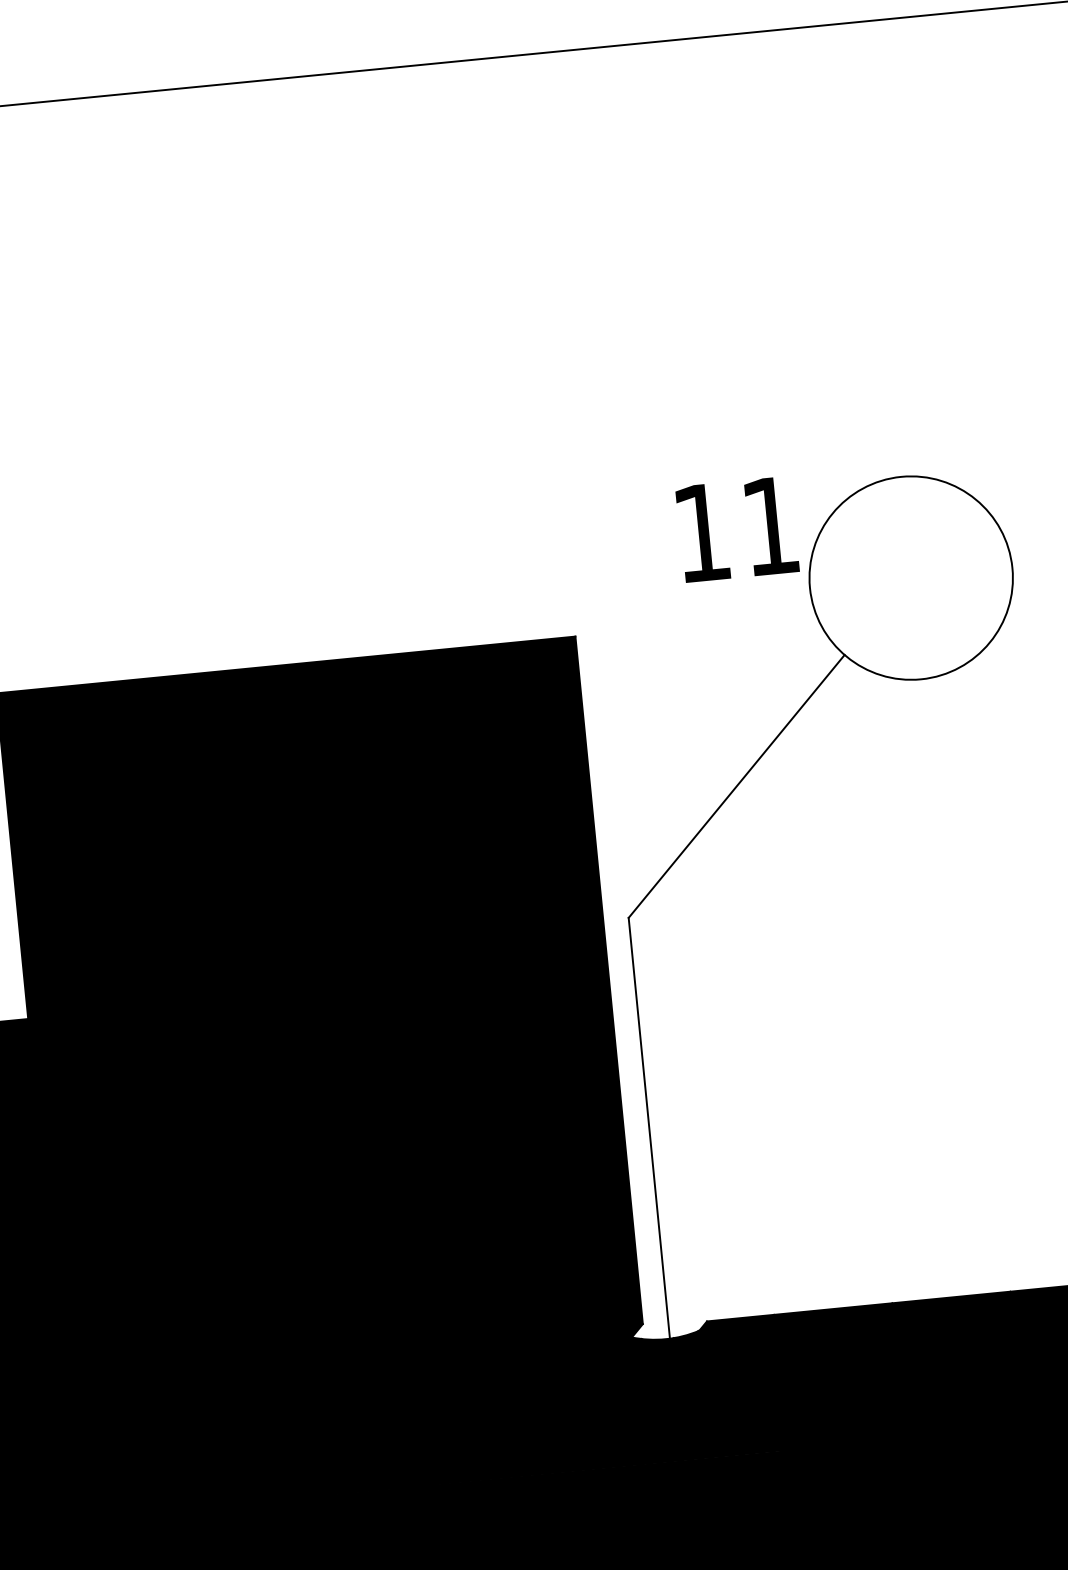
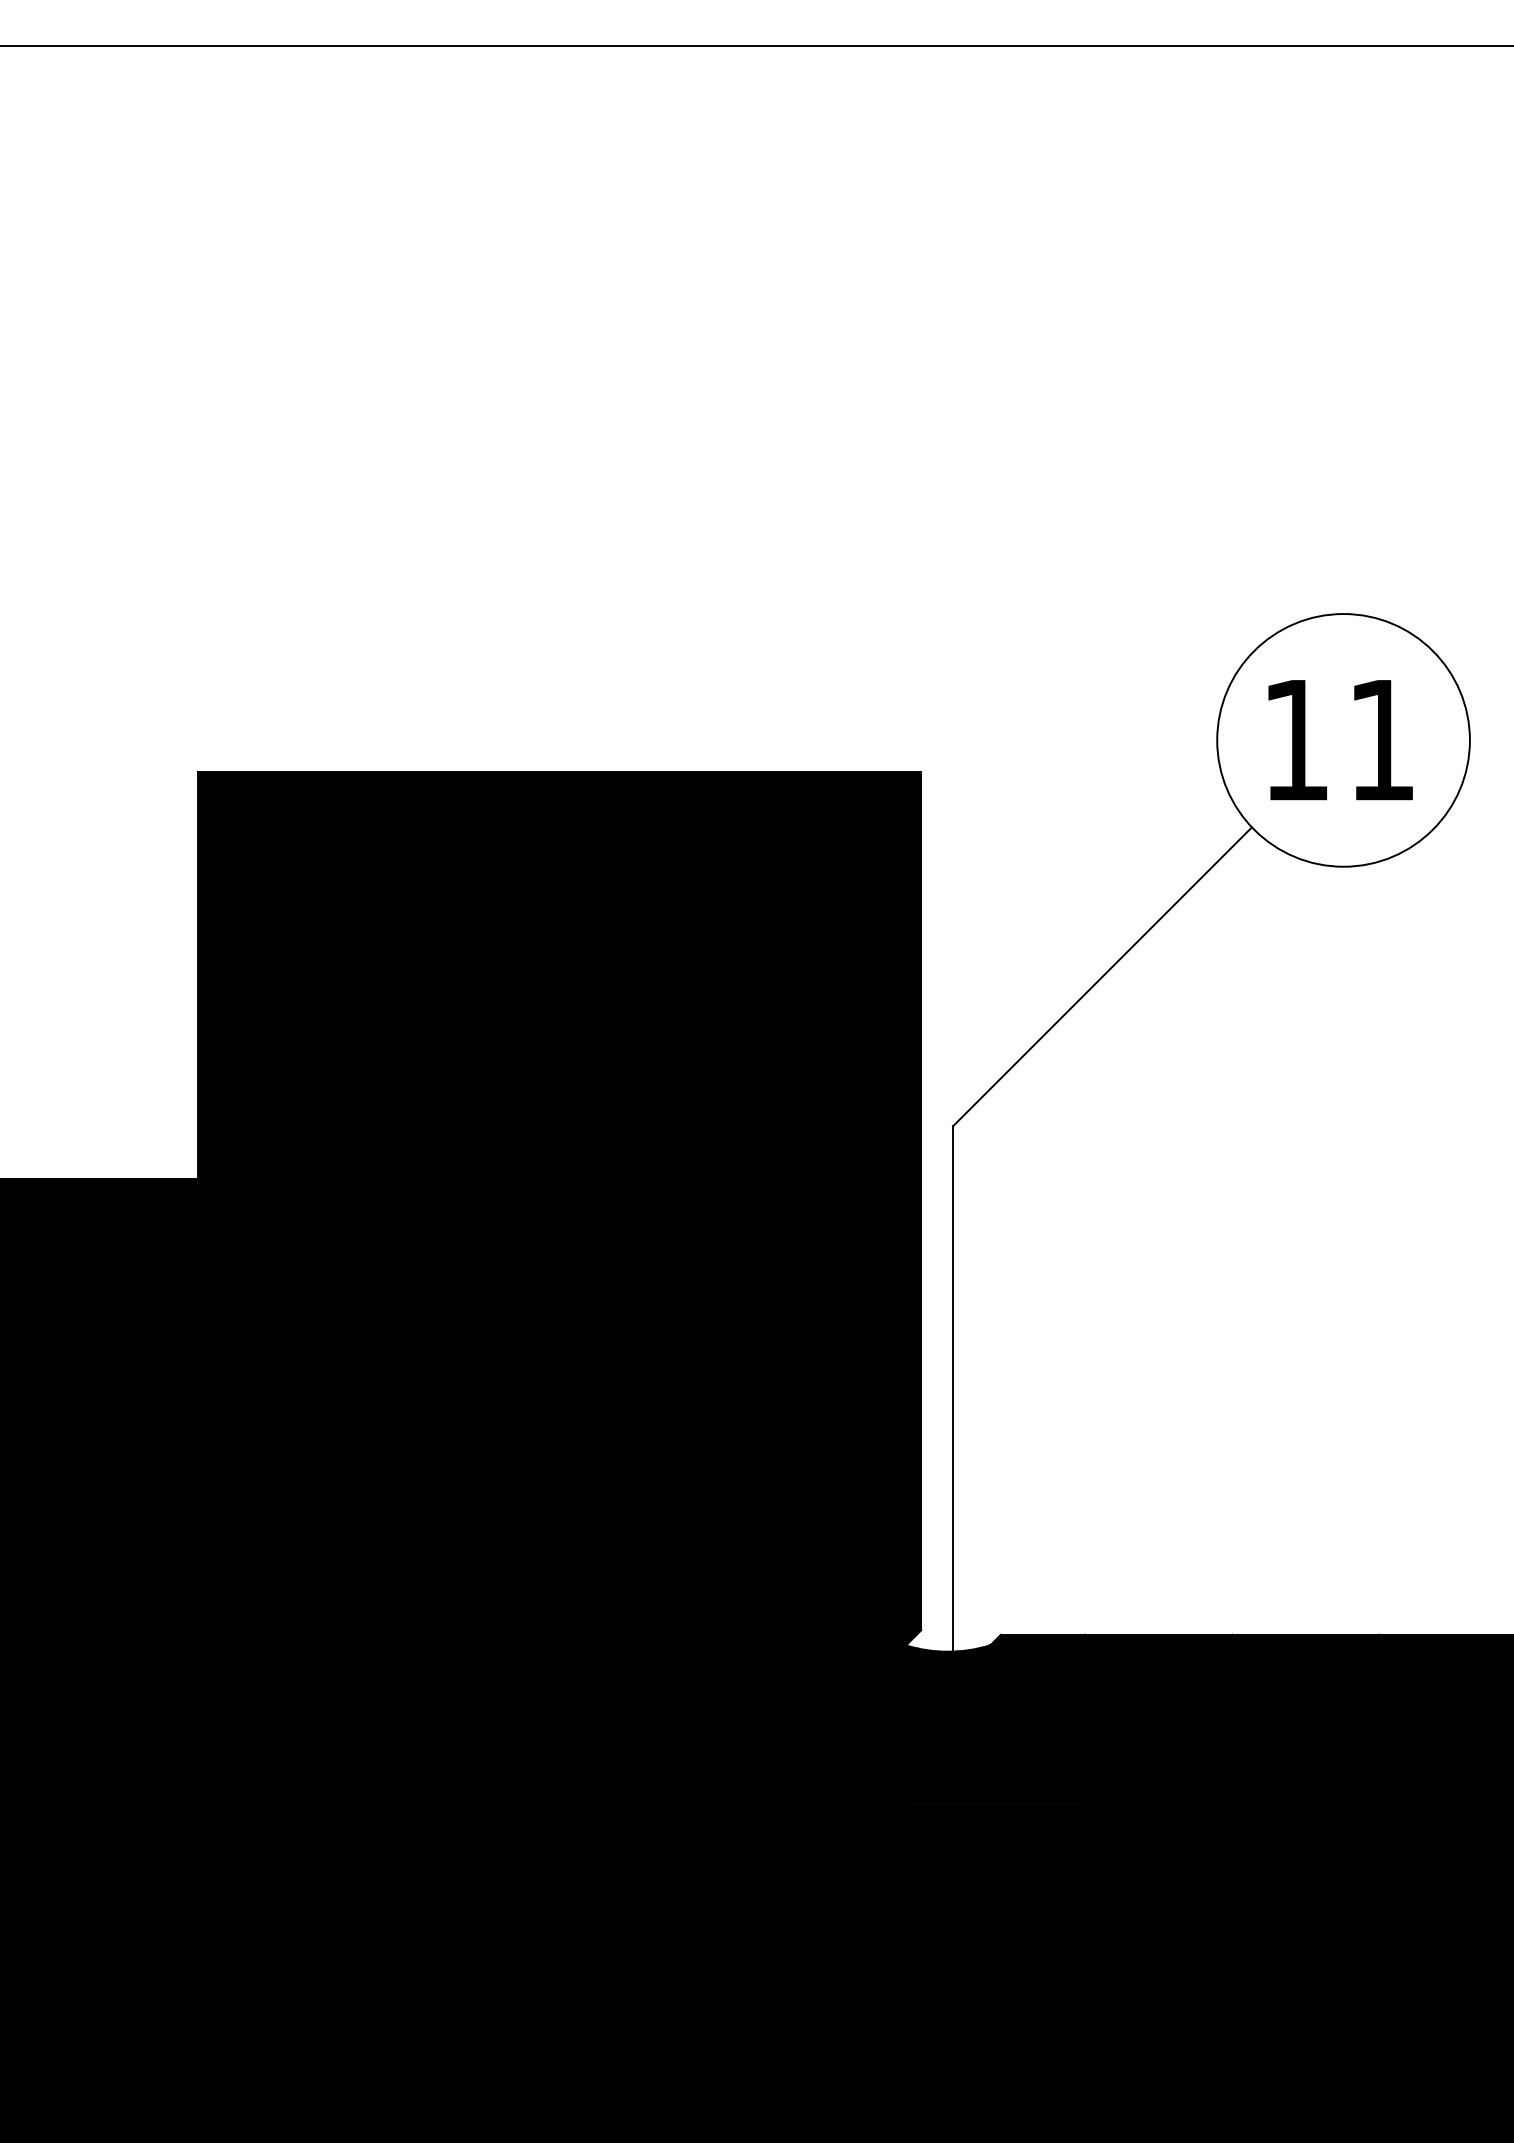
text: (737, 529) -> (1340, 740), moved

